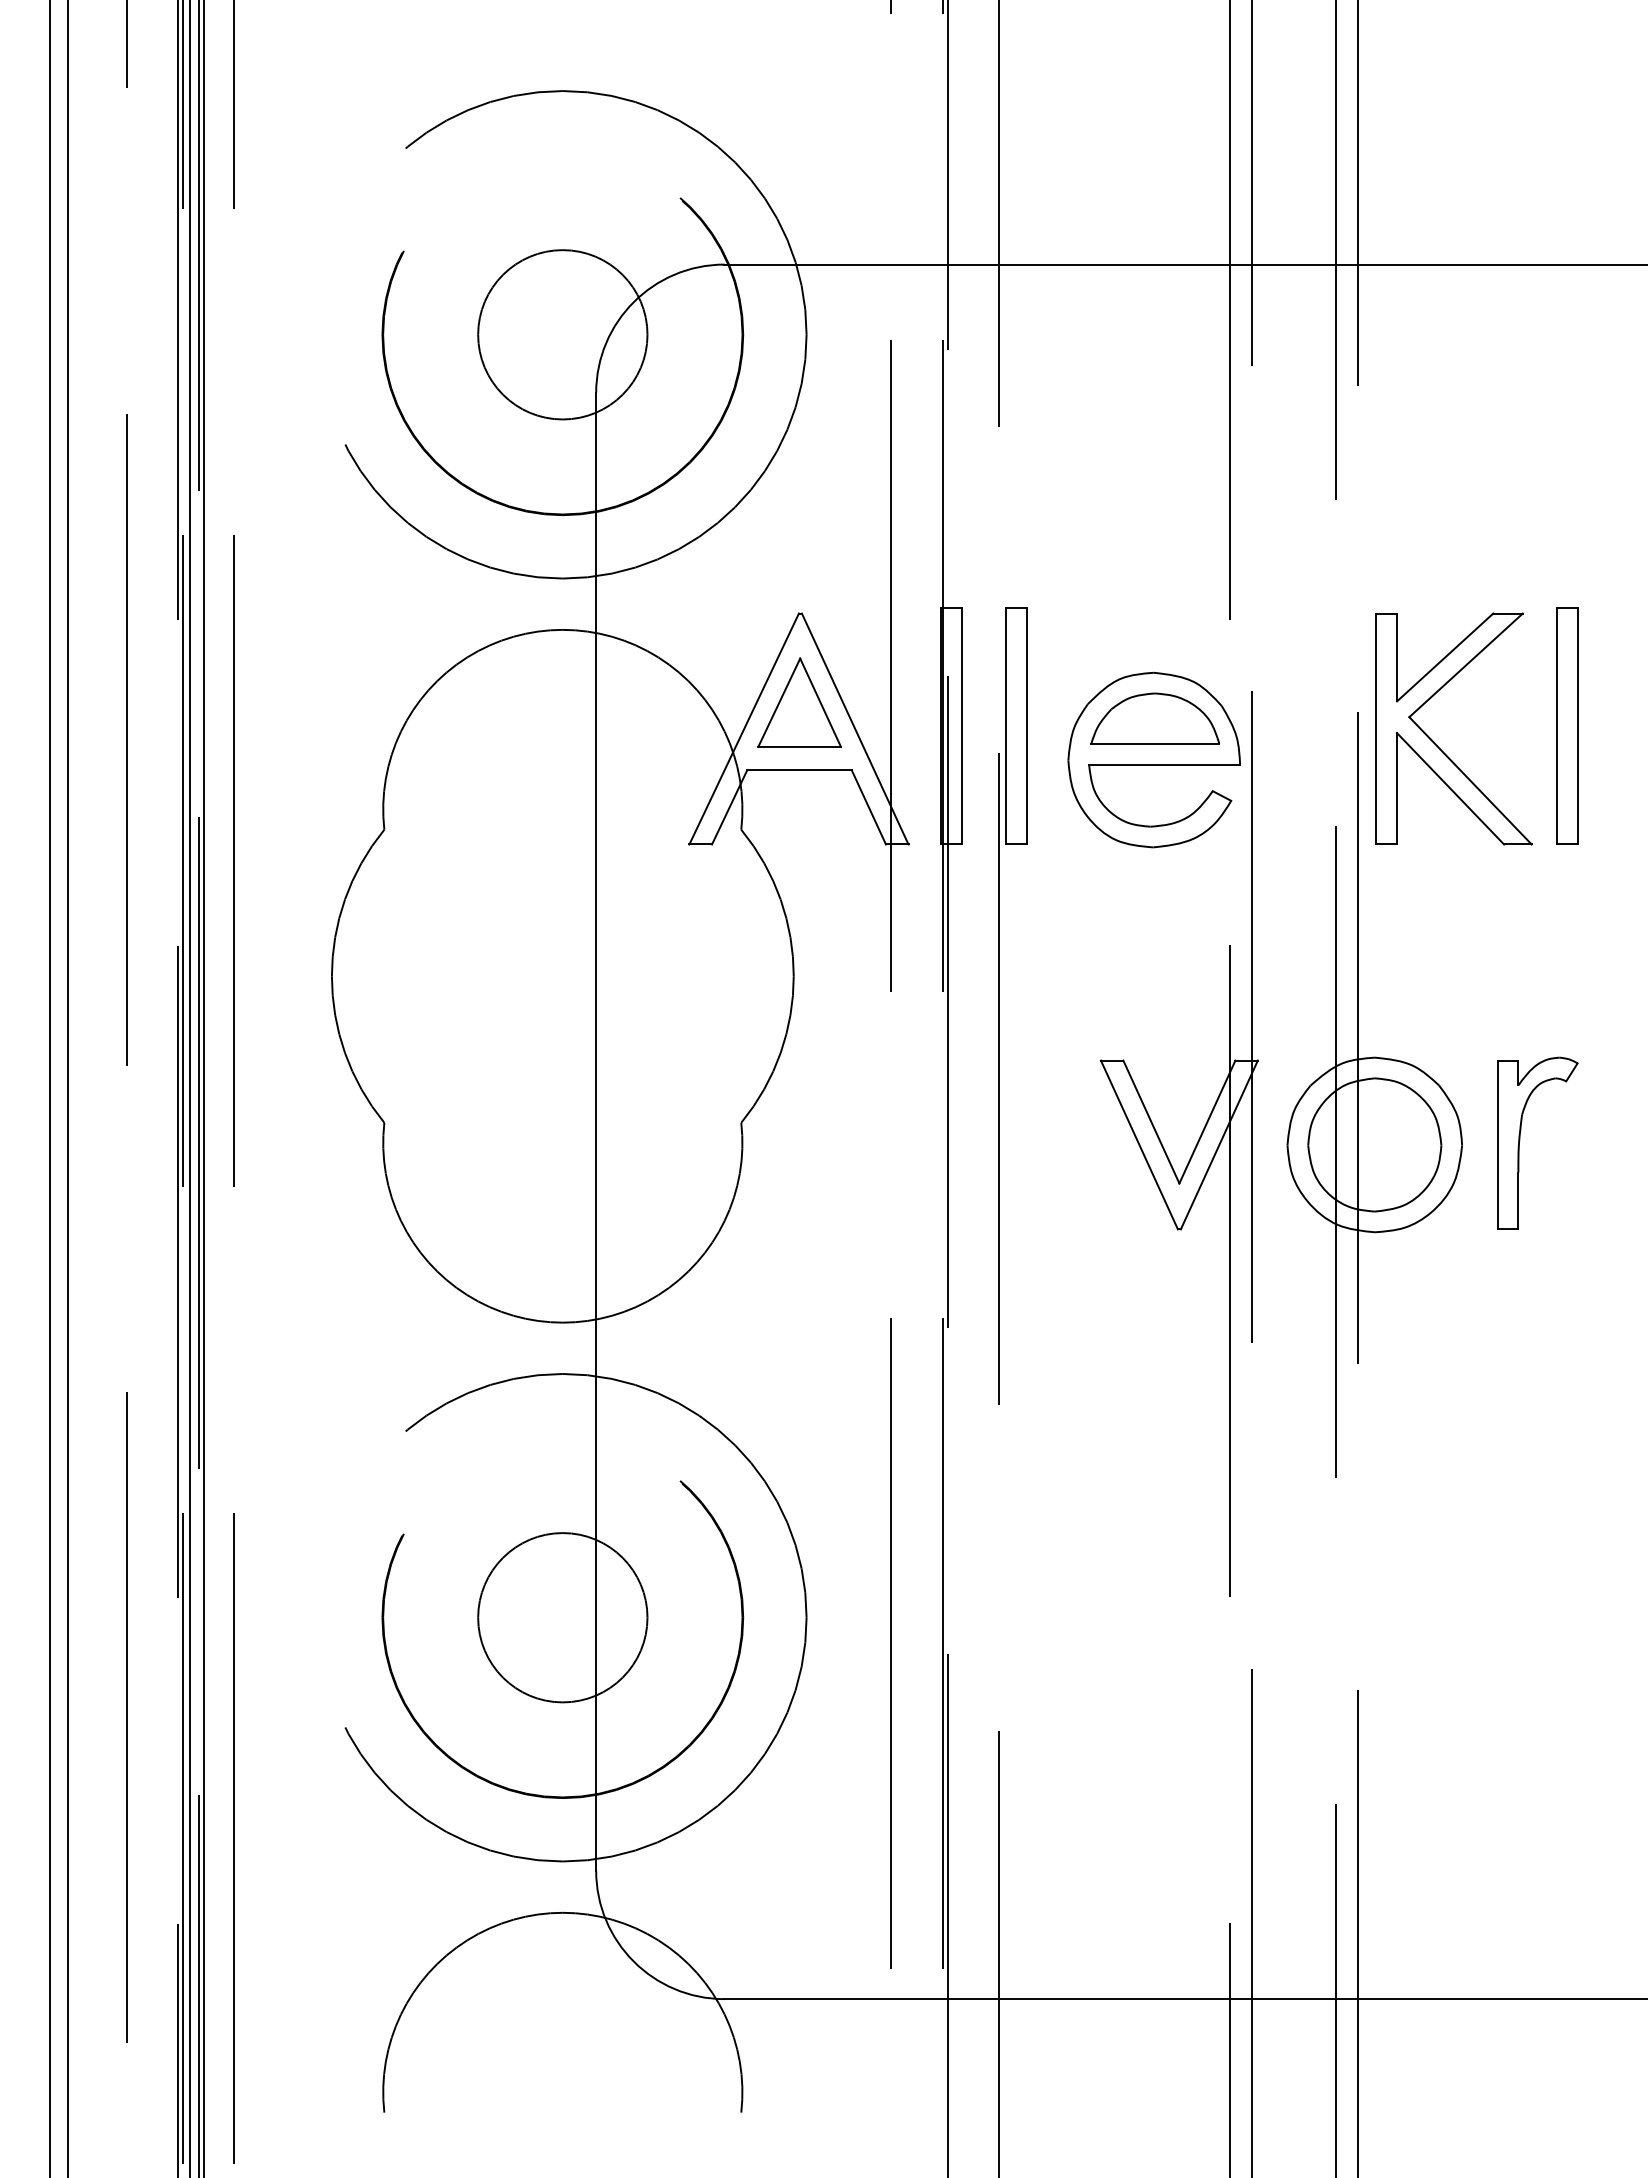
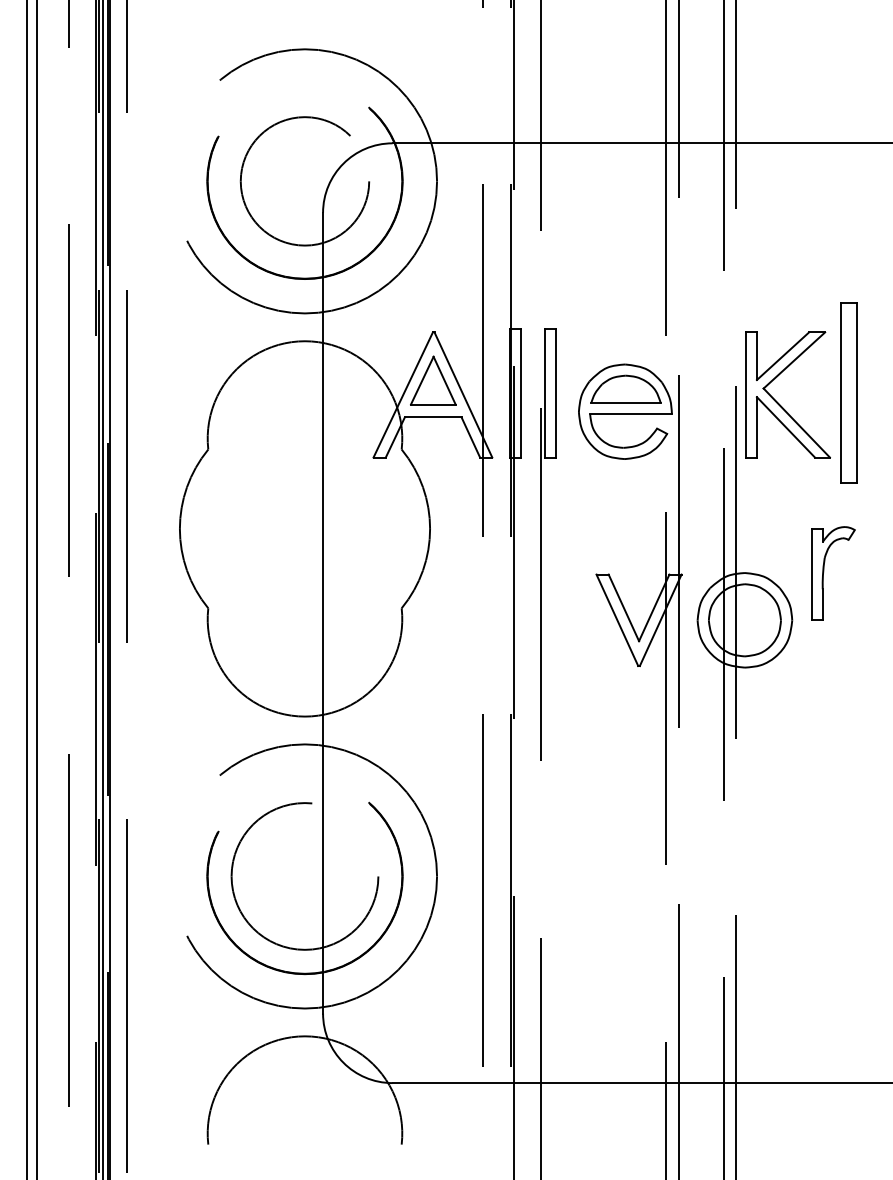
circle: (561, 335) -> (304, 181), size x1.4
part: (1567, 726) -> (849, 393), size x1.4
part: (1521, 1141) -> (824, 572), moved
circle: (561, 1617) -> (304, 876), size x1.6

